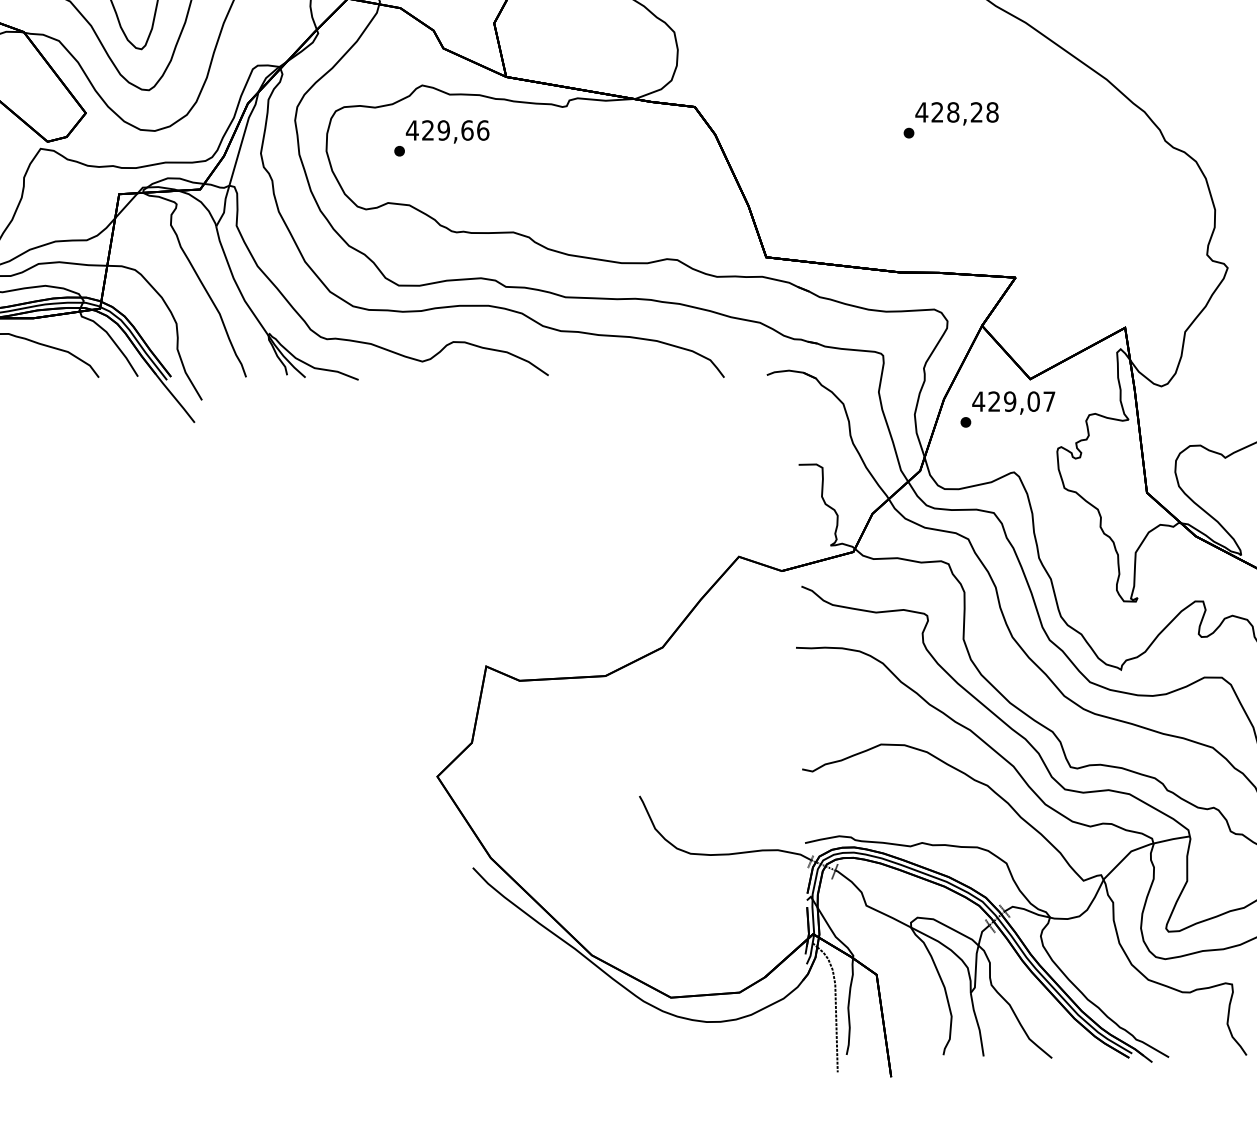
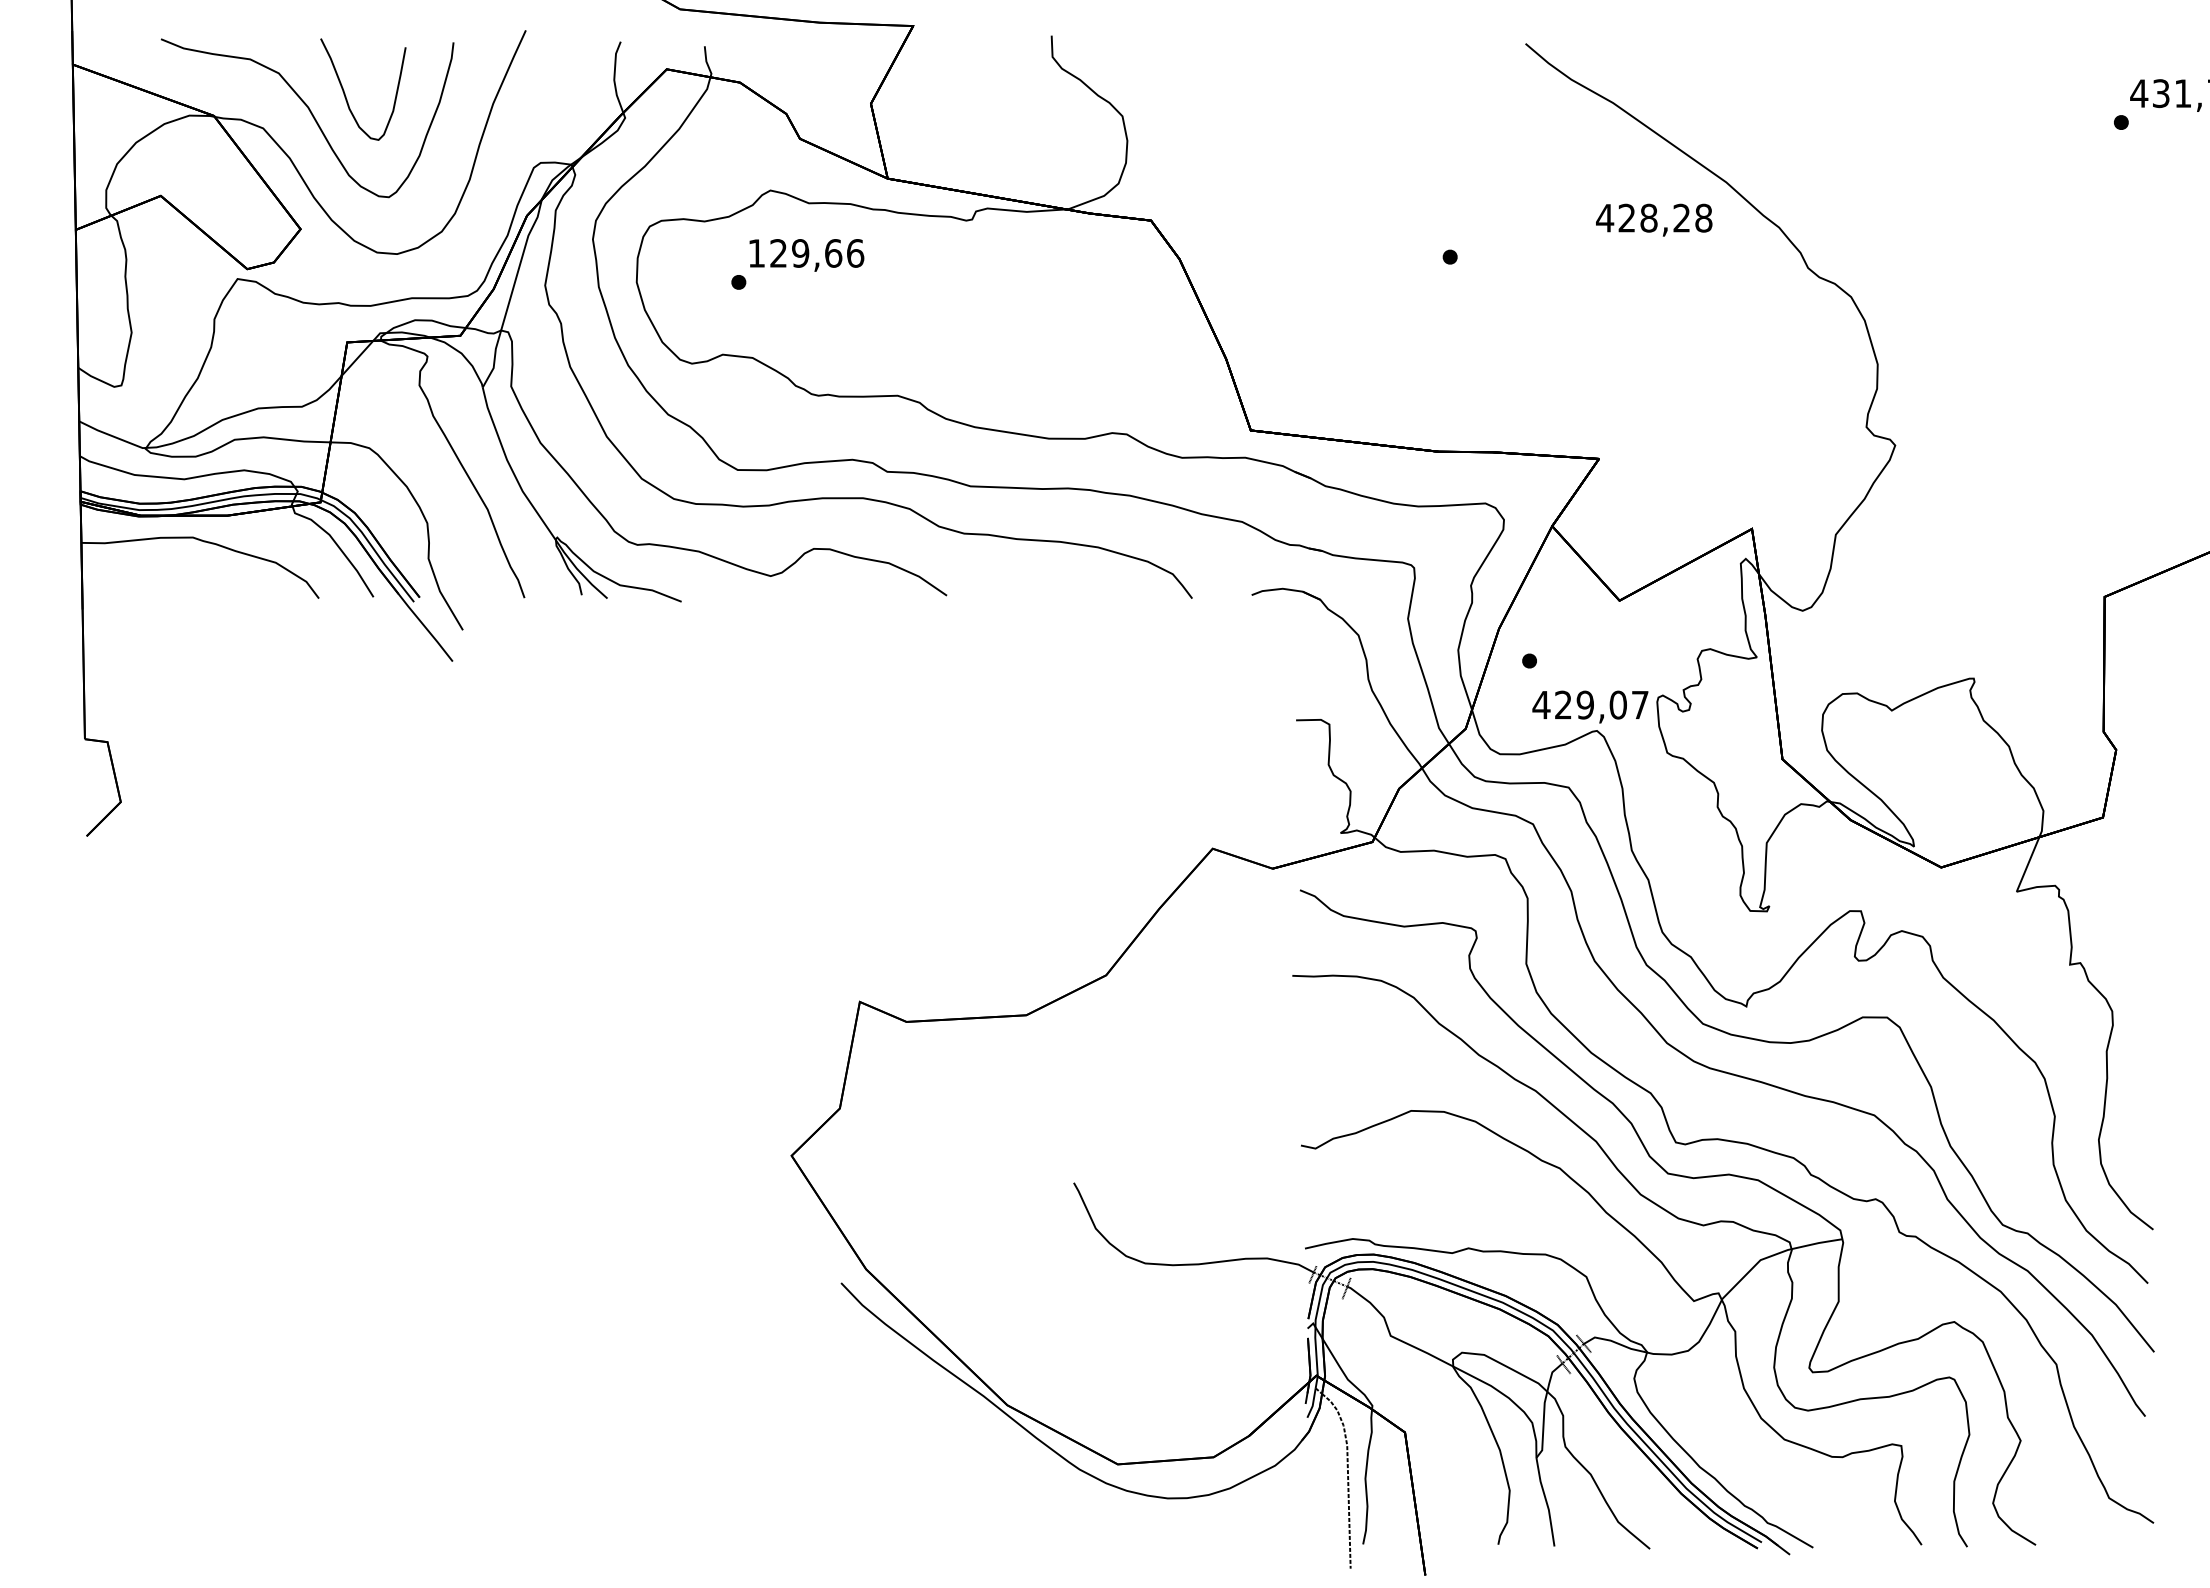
text: (957, 113) -> (1654, 219), moved
text: (412, 130) -> (756, 253), 429,66 -> 129,66
text: (1013, 402) -> (1590, 706), moved

